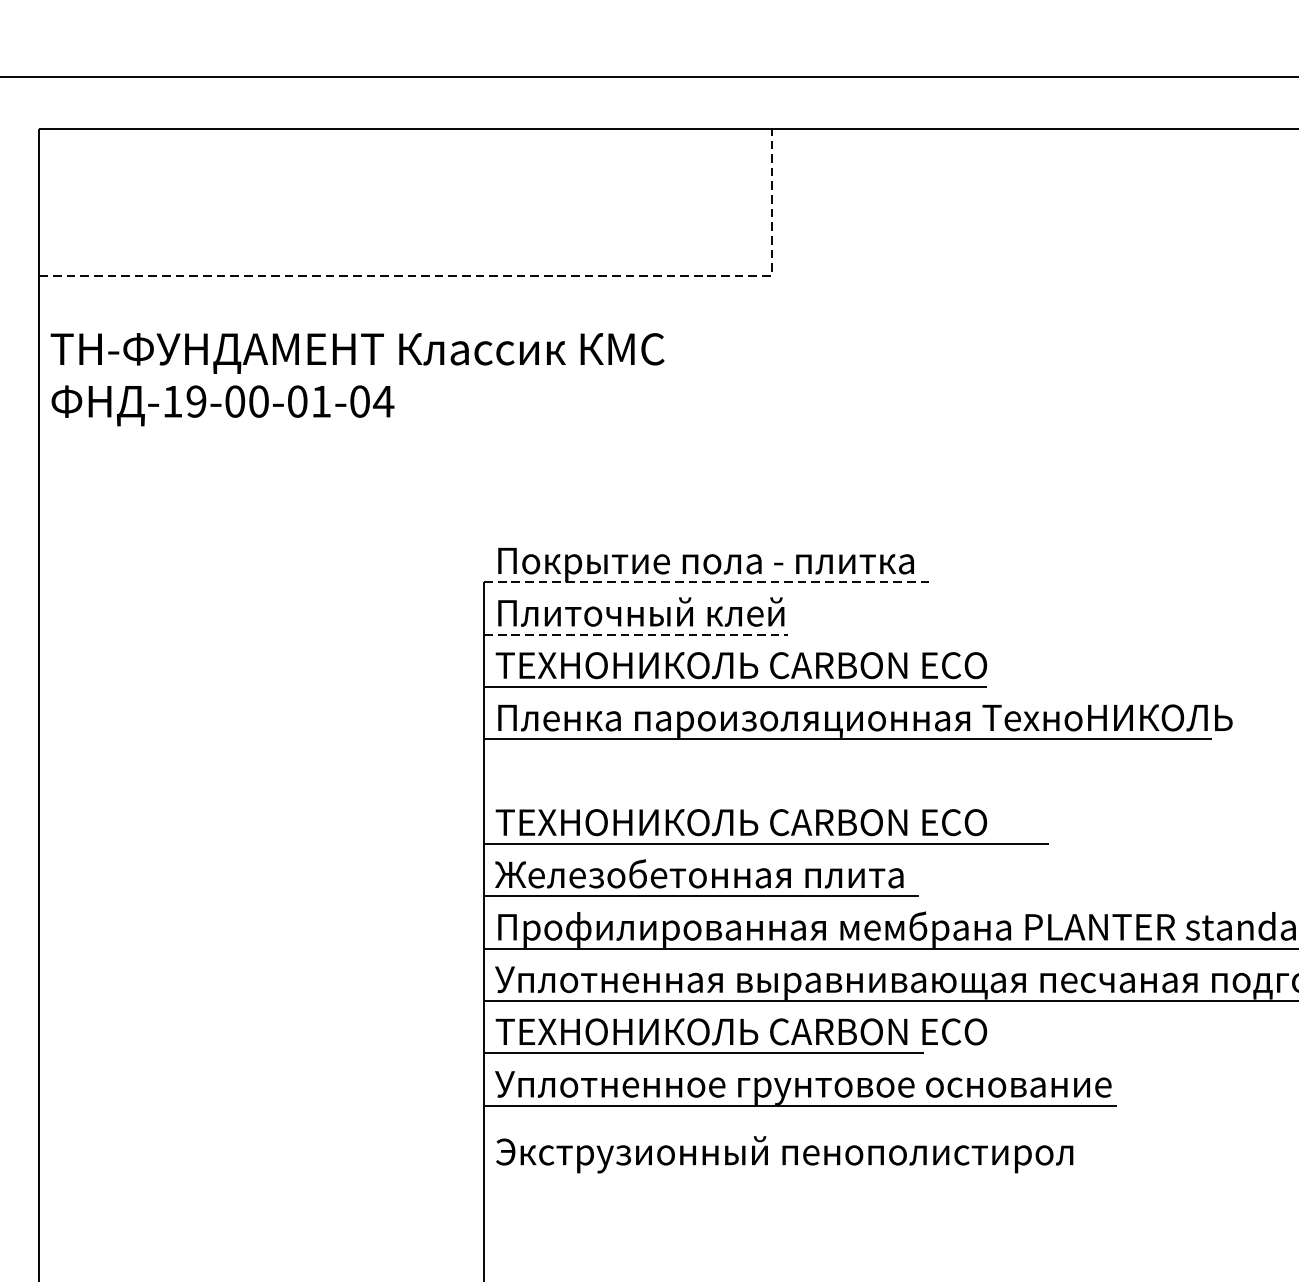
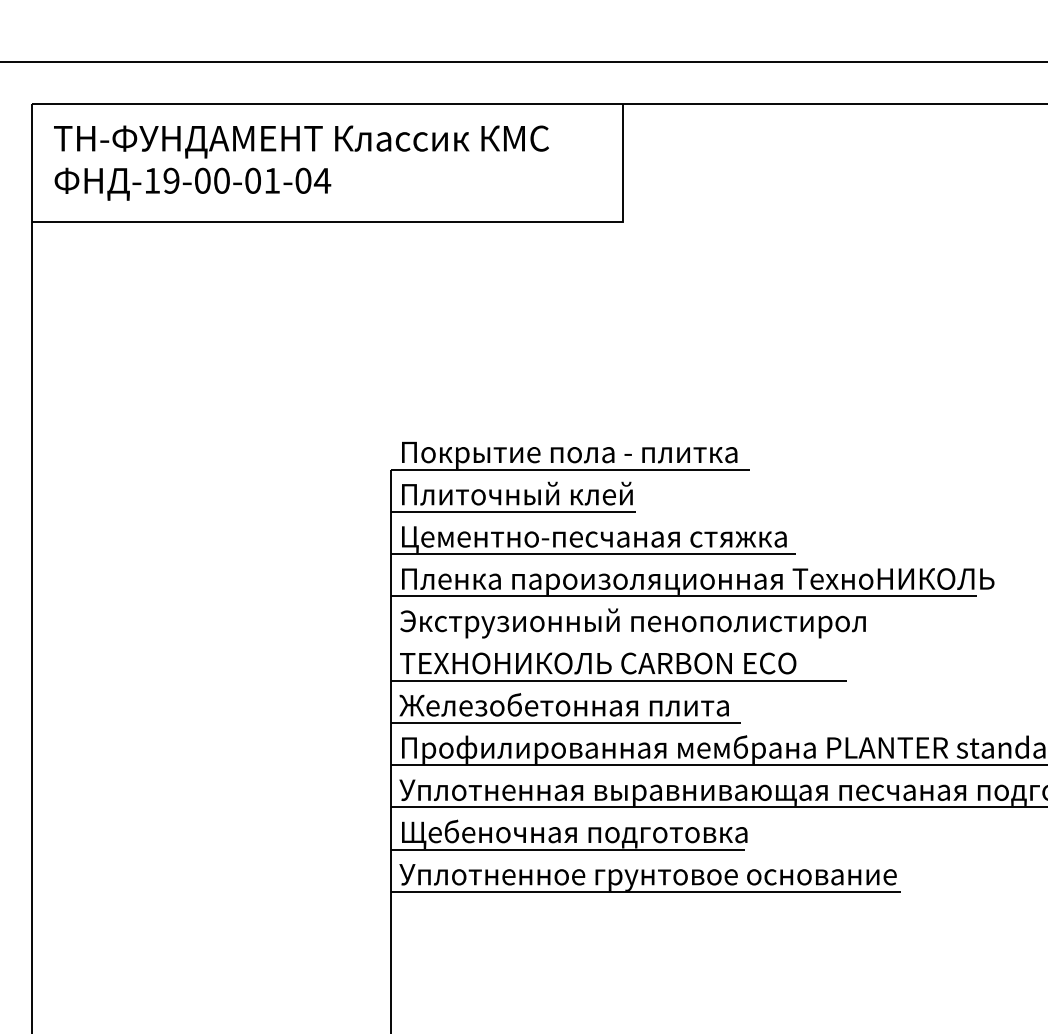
line: (480, 275) -> (387, 222), dashed -> solid
text: (357, 378) -> (301, 162), moved
line: (707, 582) -> (570, 469), dashed -> solid
line: (636, 634) -> (513, 511), dashed -> solid
text: (741, 668) -> (598, 539), ТЕХНОНИКОЛЬ CARBON ECO -> Цементно-песчаная стяжка
text: (741, 1033) -> (598, 833), ТЕХНОНИКОЛЬ CARBON ECO -> Щебеночная подготовка
text: (783, 1154) -> (632, 623), moved

